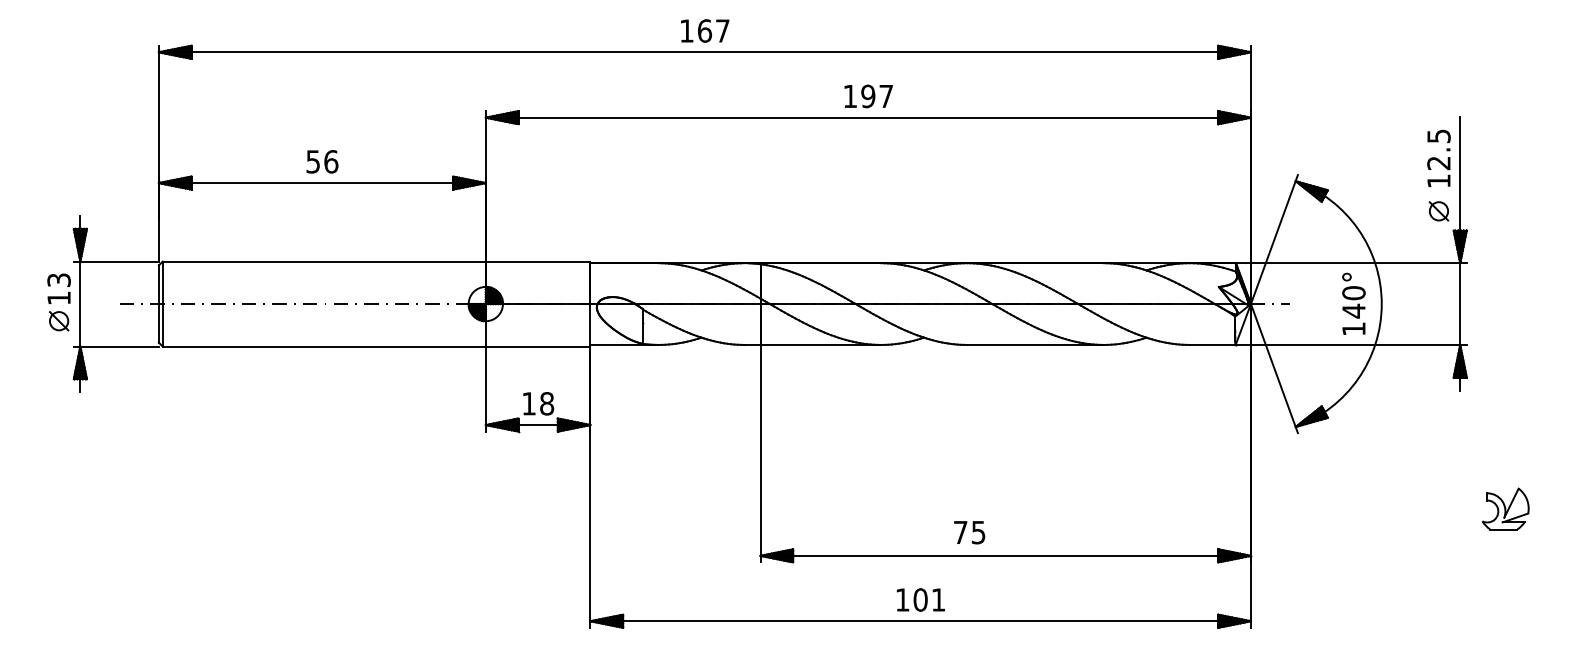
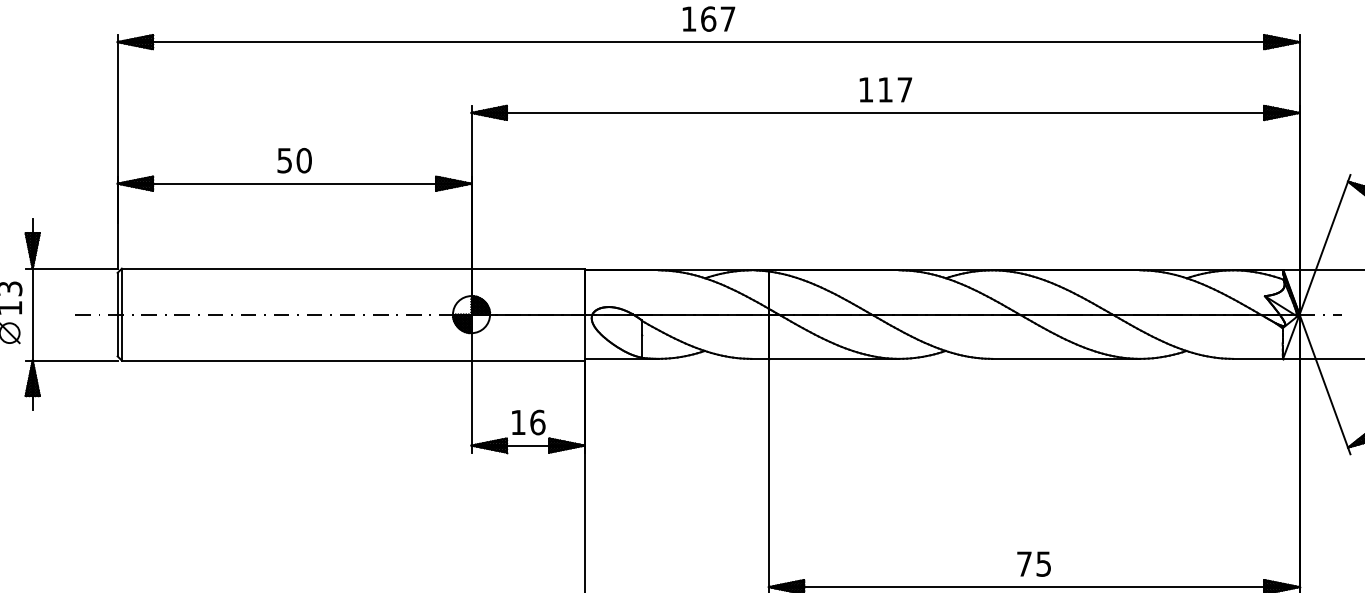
text: (868, 96) -> (885, 89), 197 -> 117
text: (331, 161) -> (304, 160), 56 -> 50
text: (547, 403) -> (538, 422), 18 -> 16
text: (969, 532) -> (1033, 564), moved

